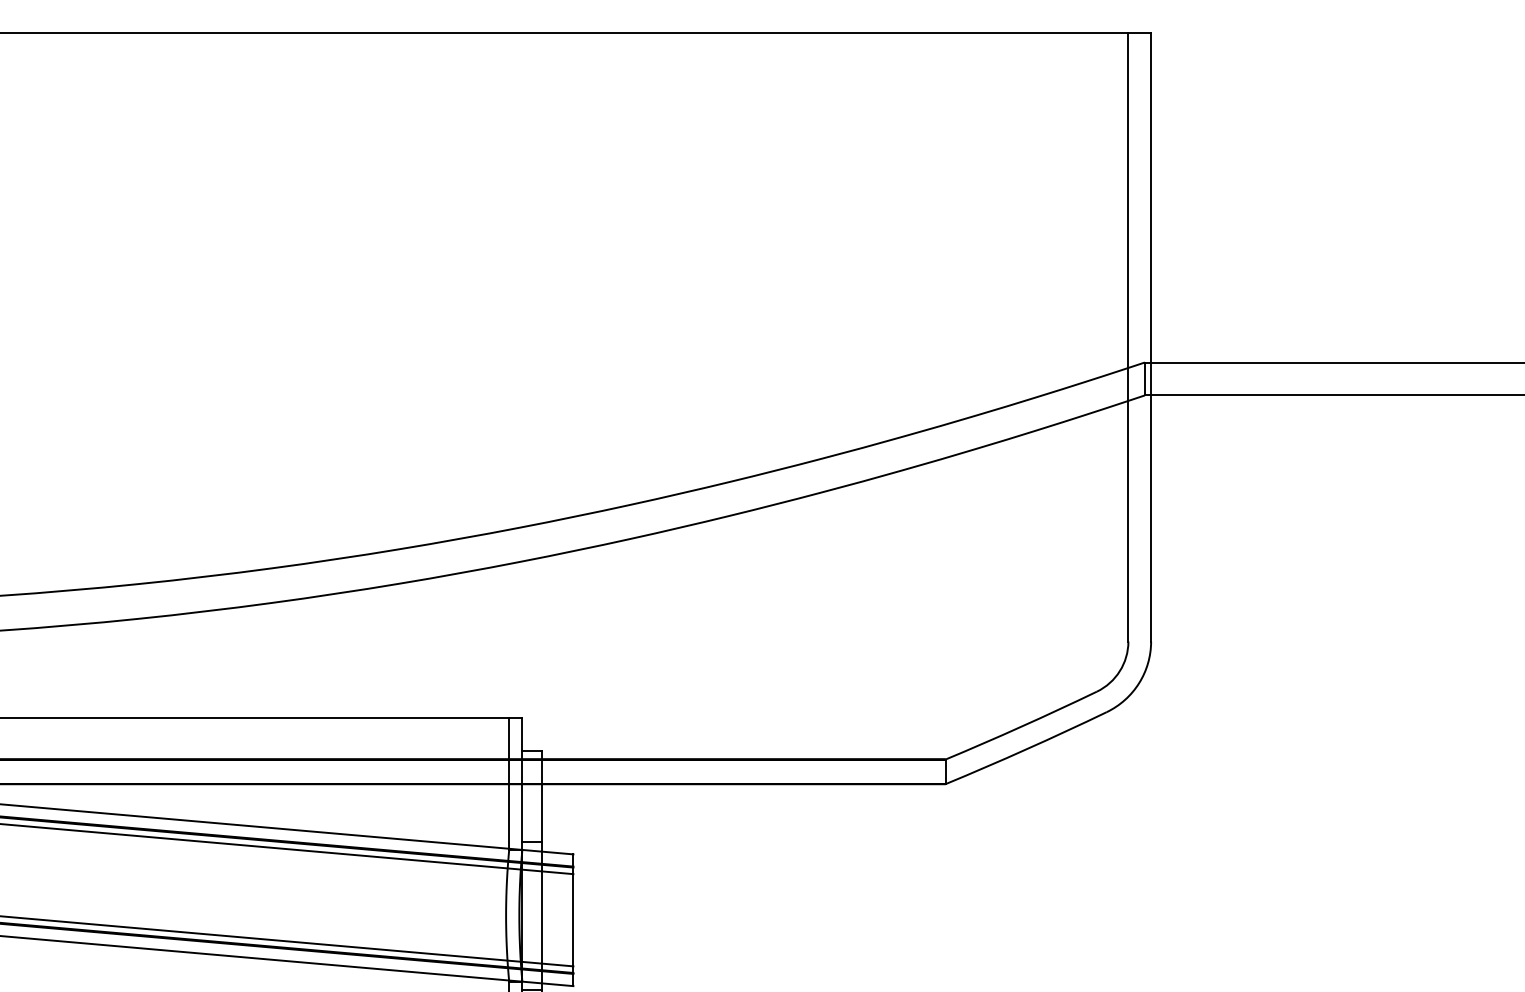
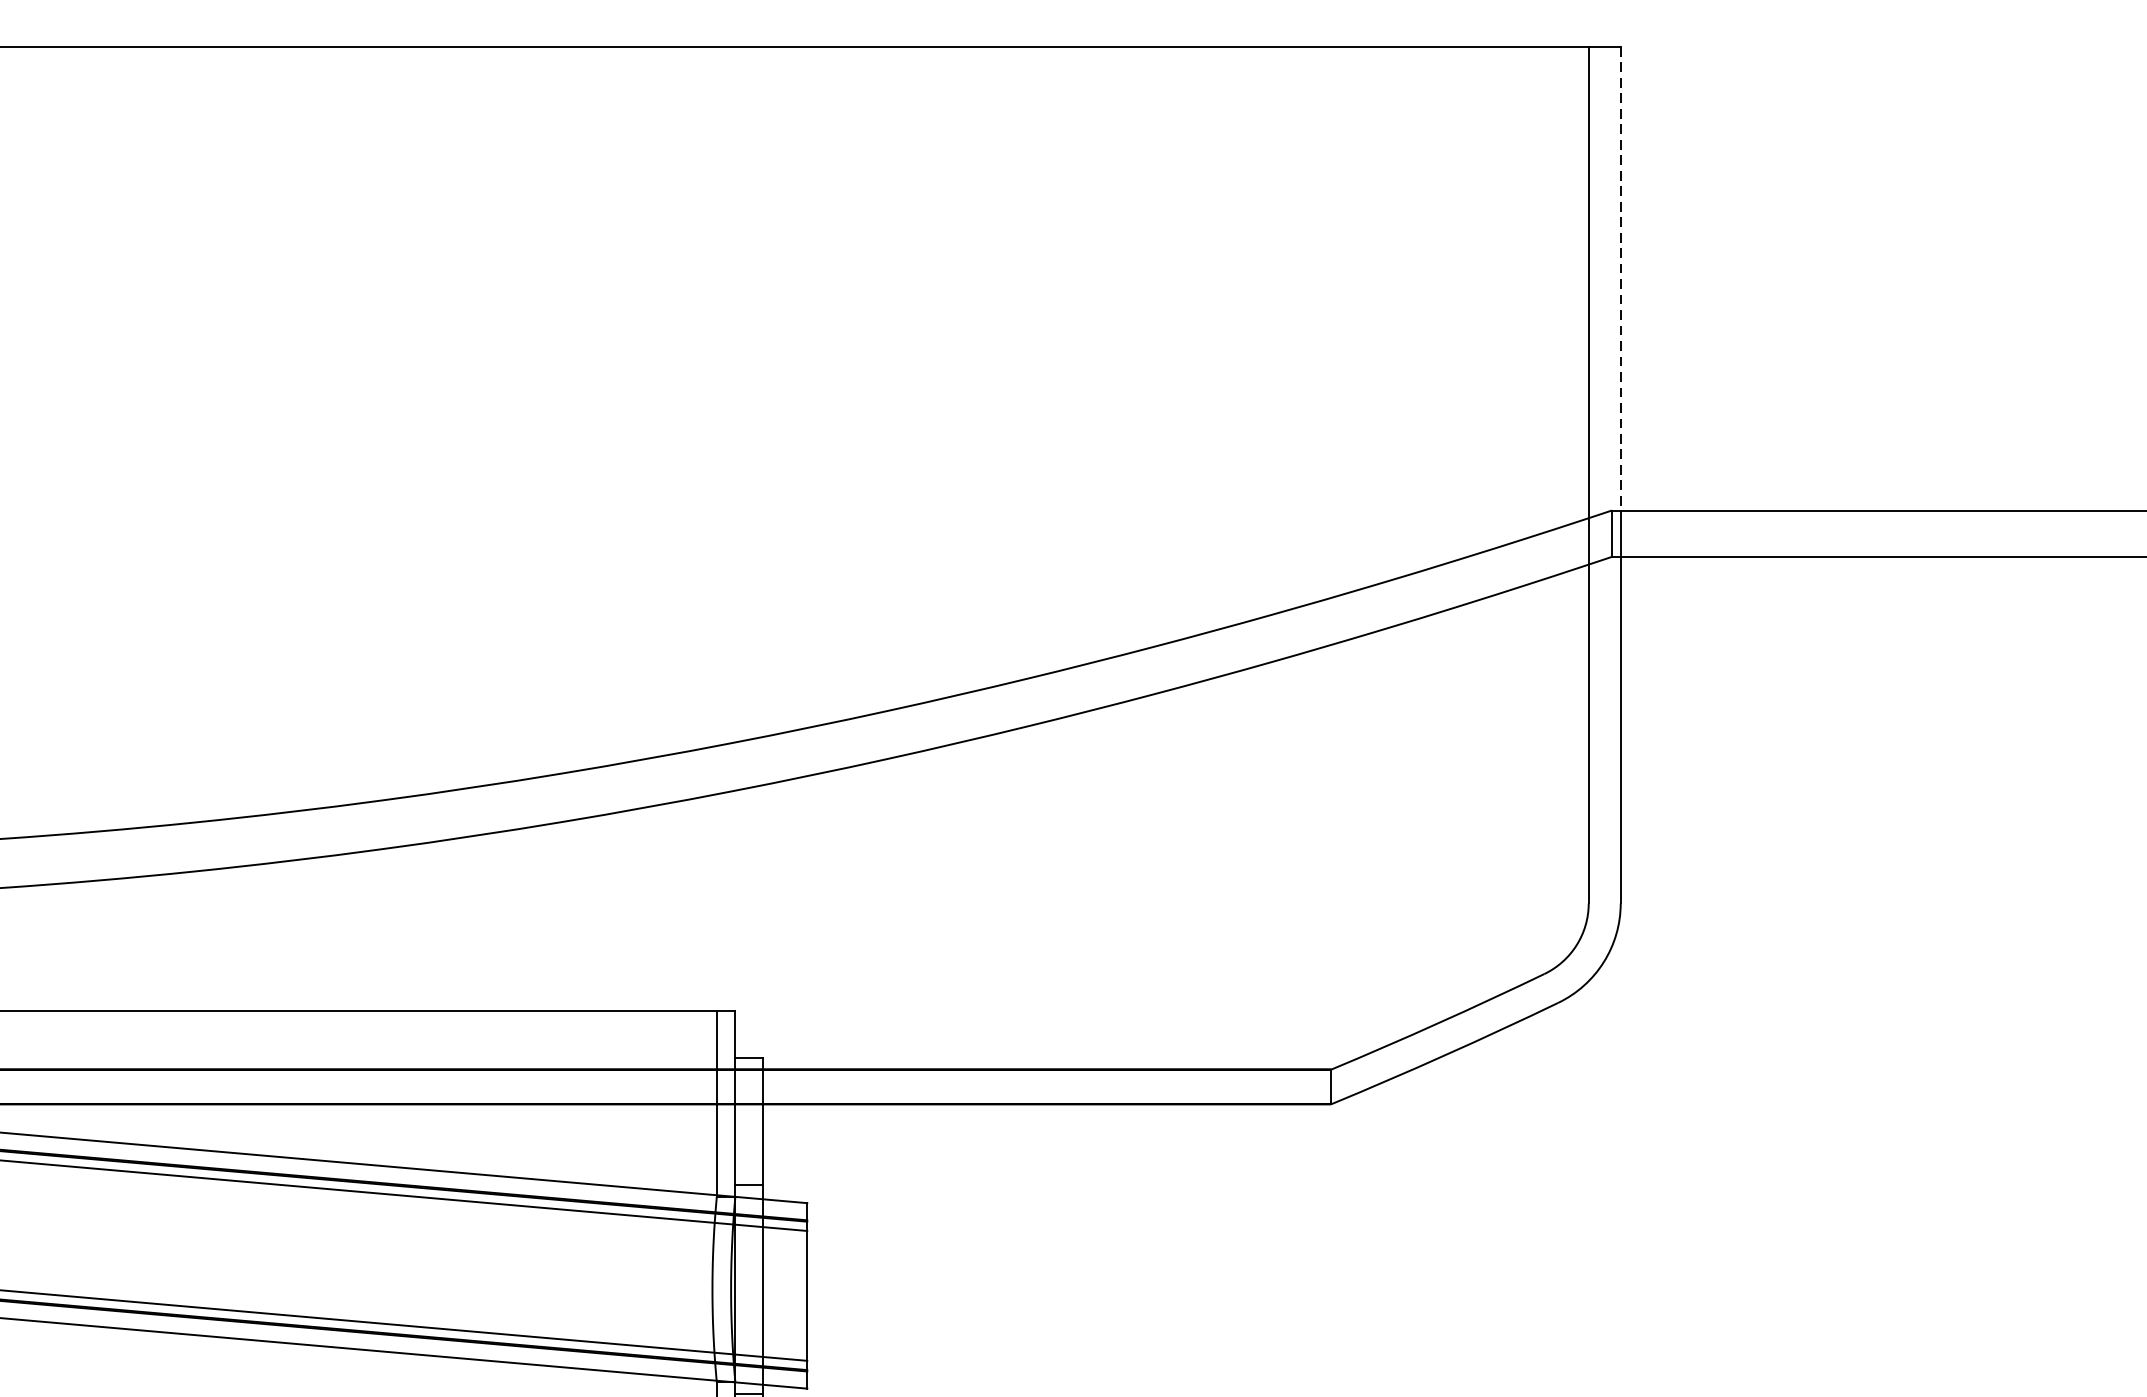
line: (1151, 197) -> (1621, 278), solid -> dashed

